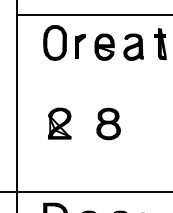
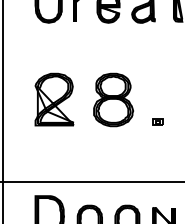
part: (59, 123) -> (54, 99), size x1.43
part: (108, 123) -> (113, 99), size x1.43
part: (145, 142) -> (157, 122), added

